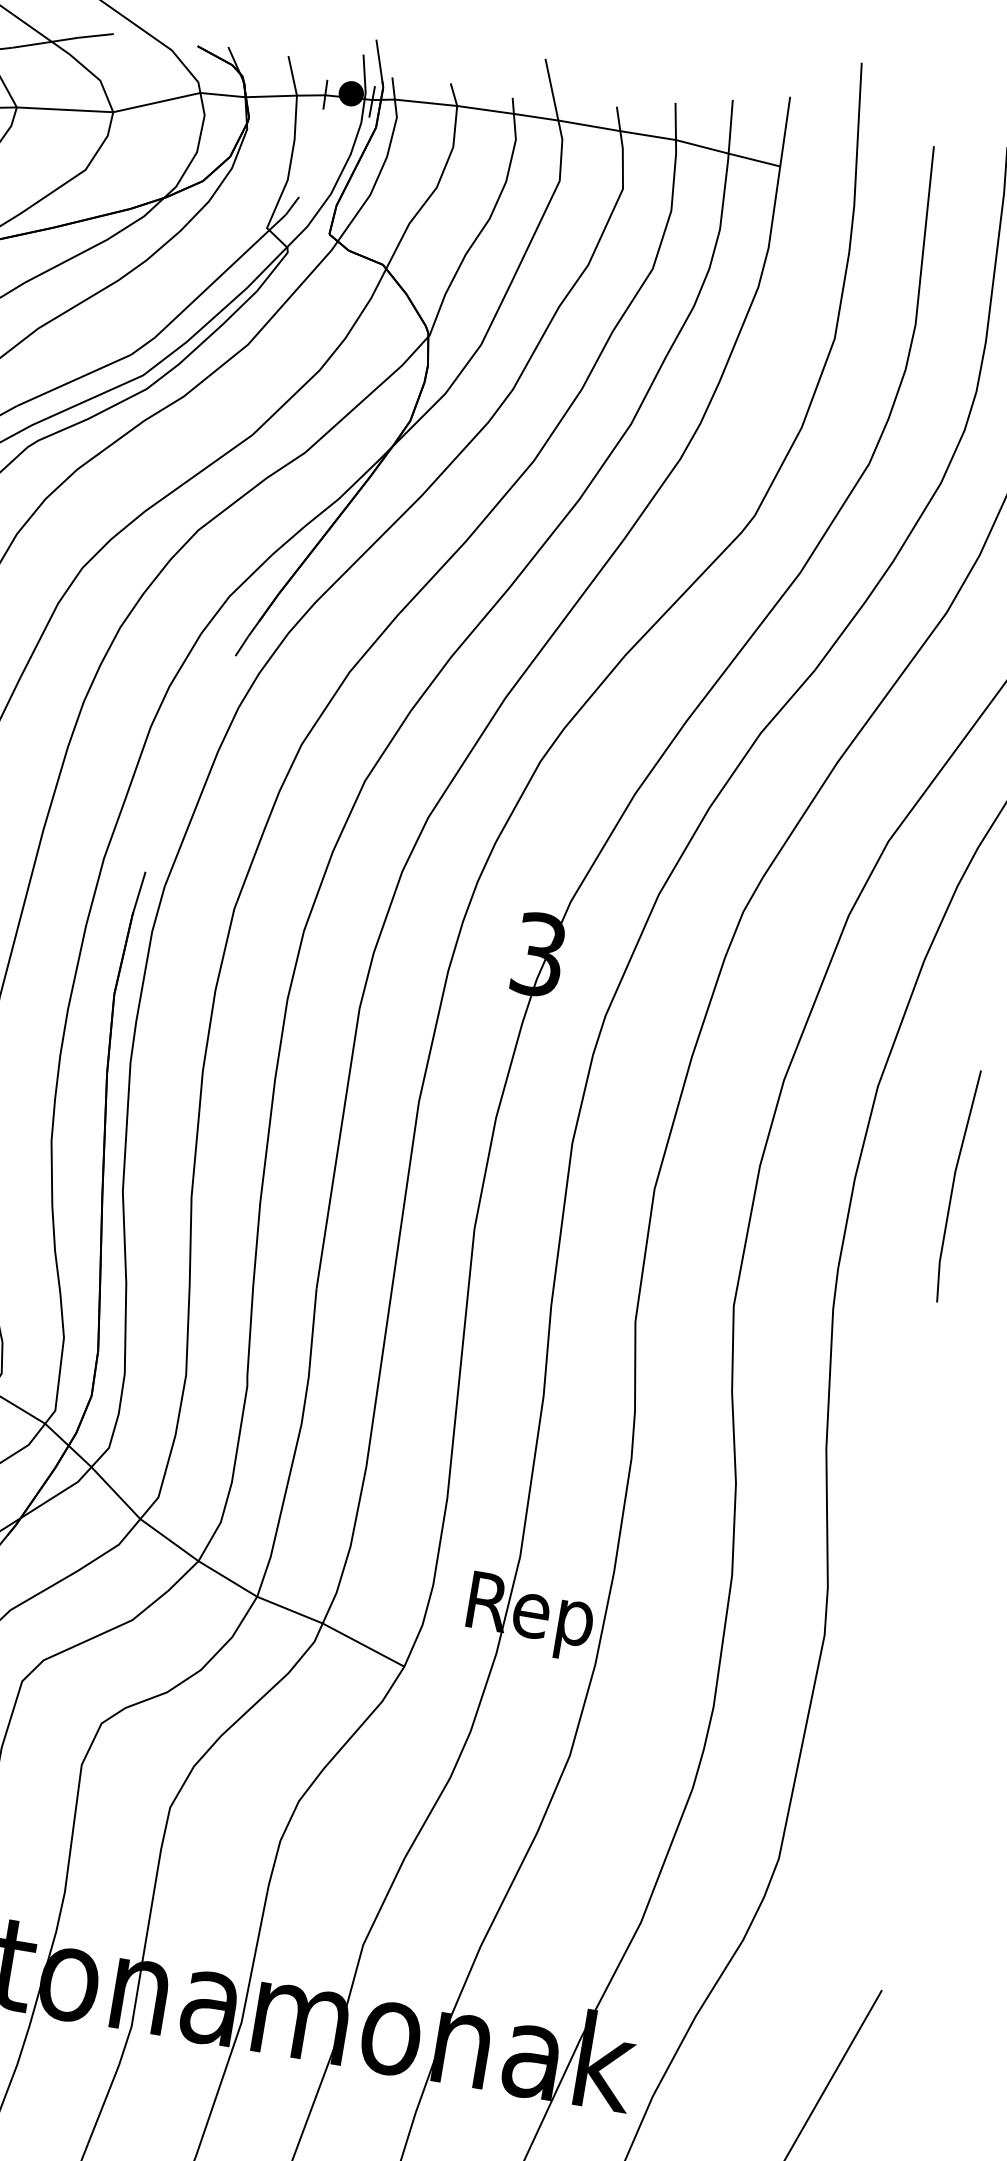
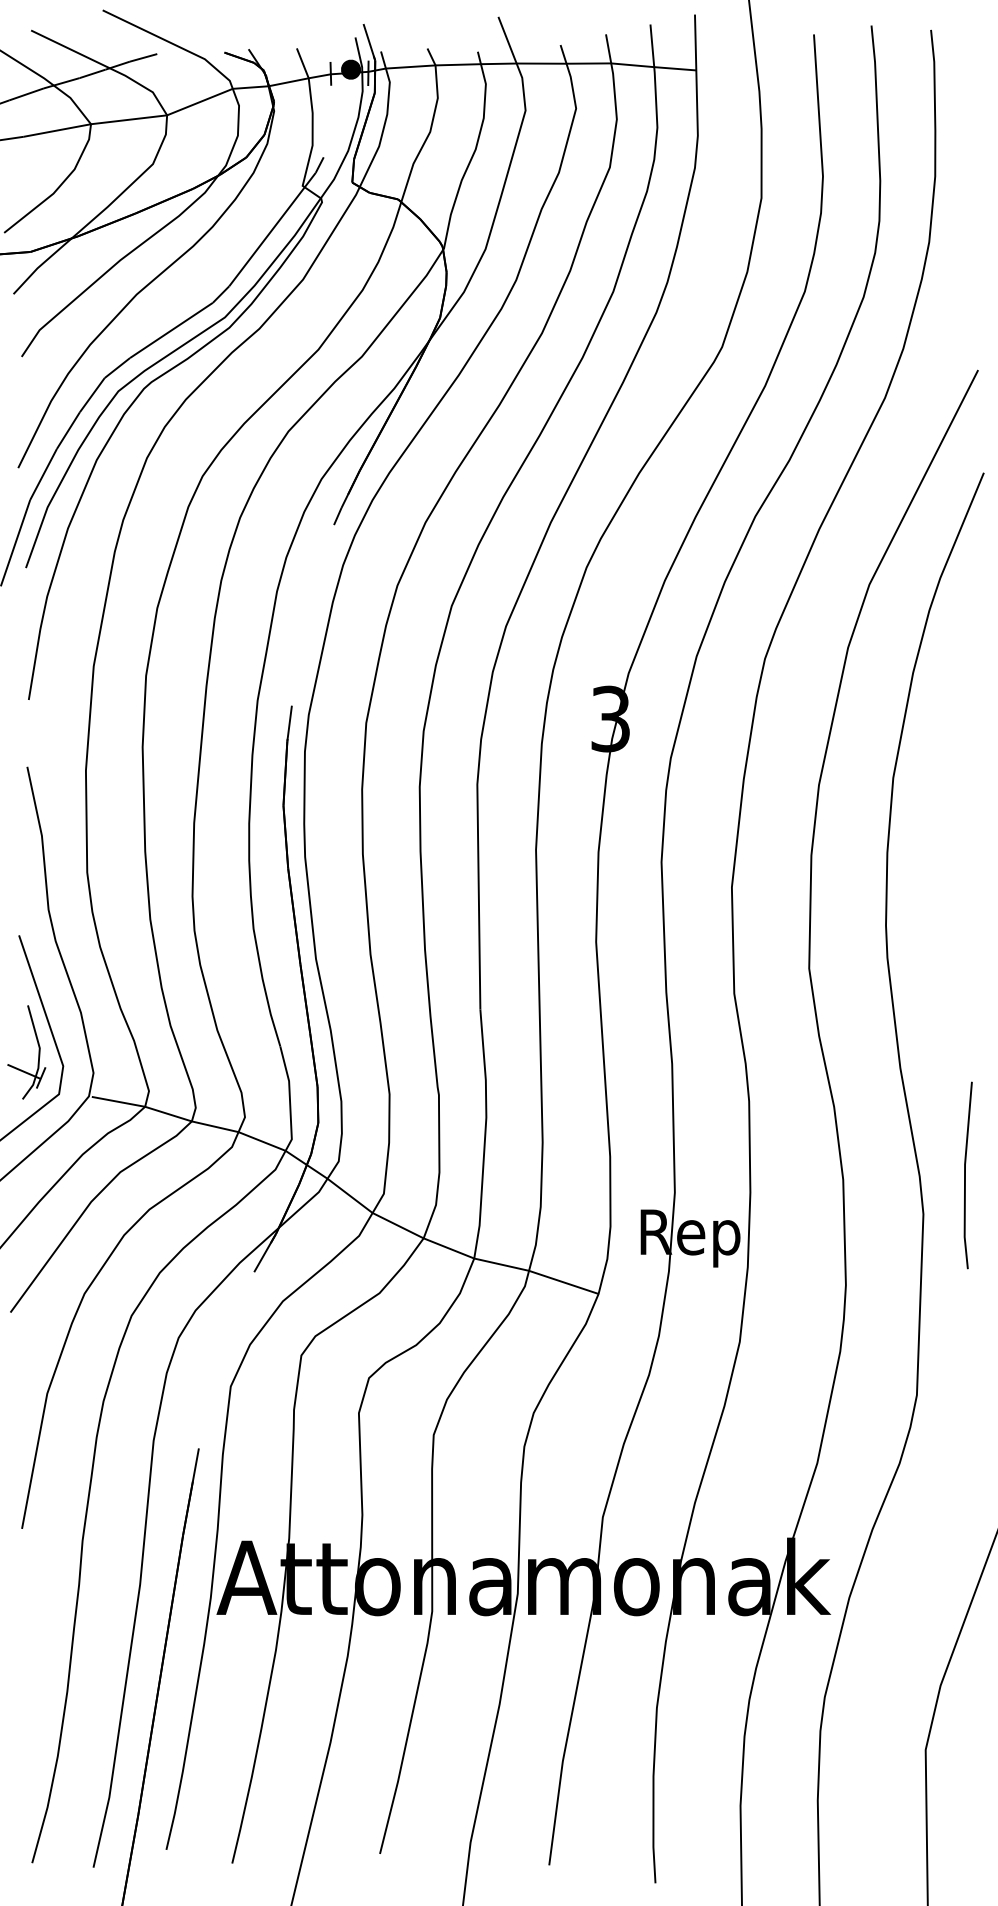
line: (953, 1185) -> (965, 1175), moved

